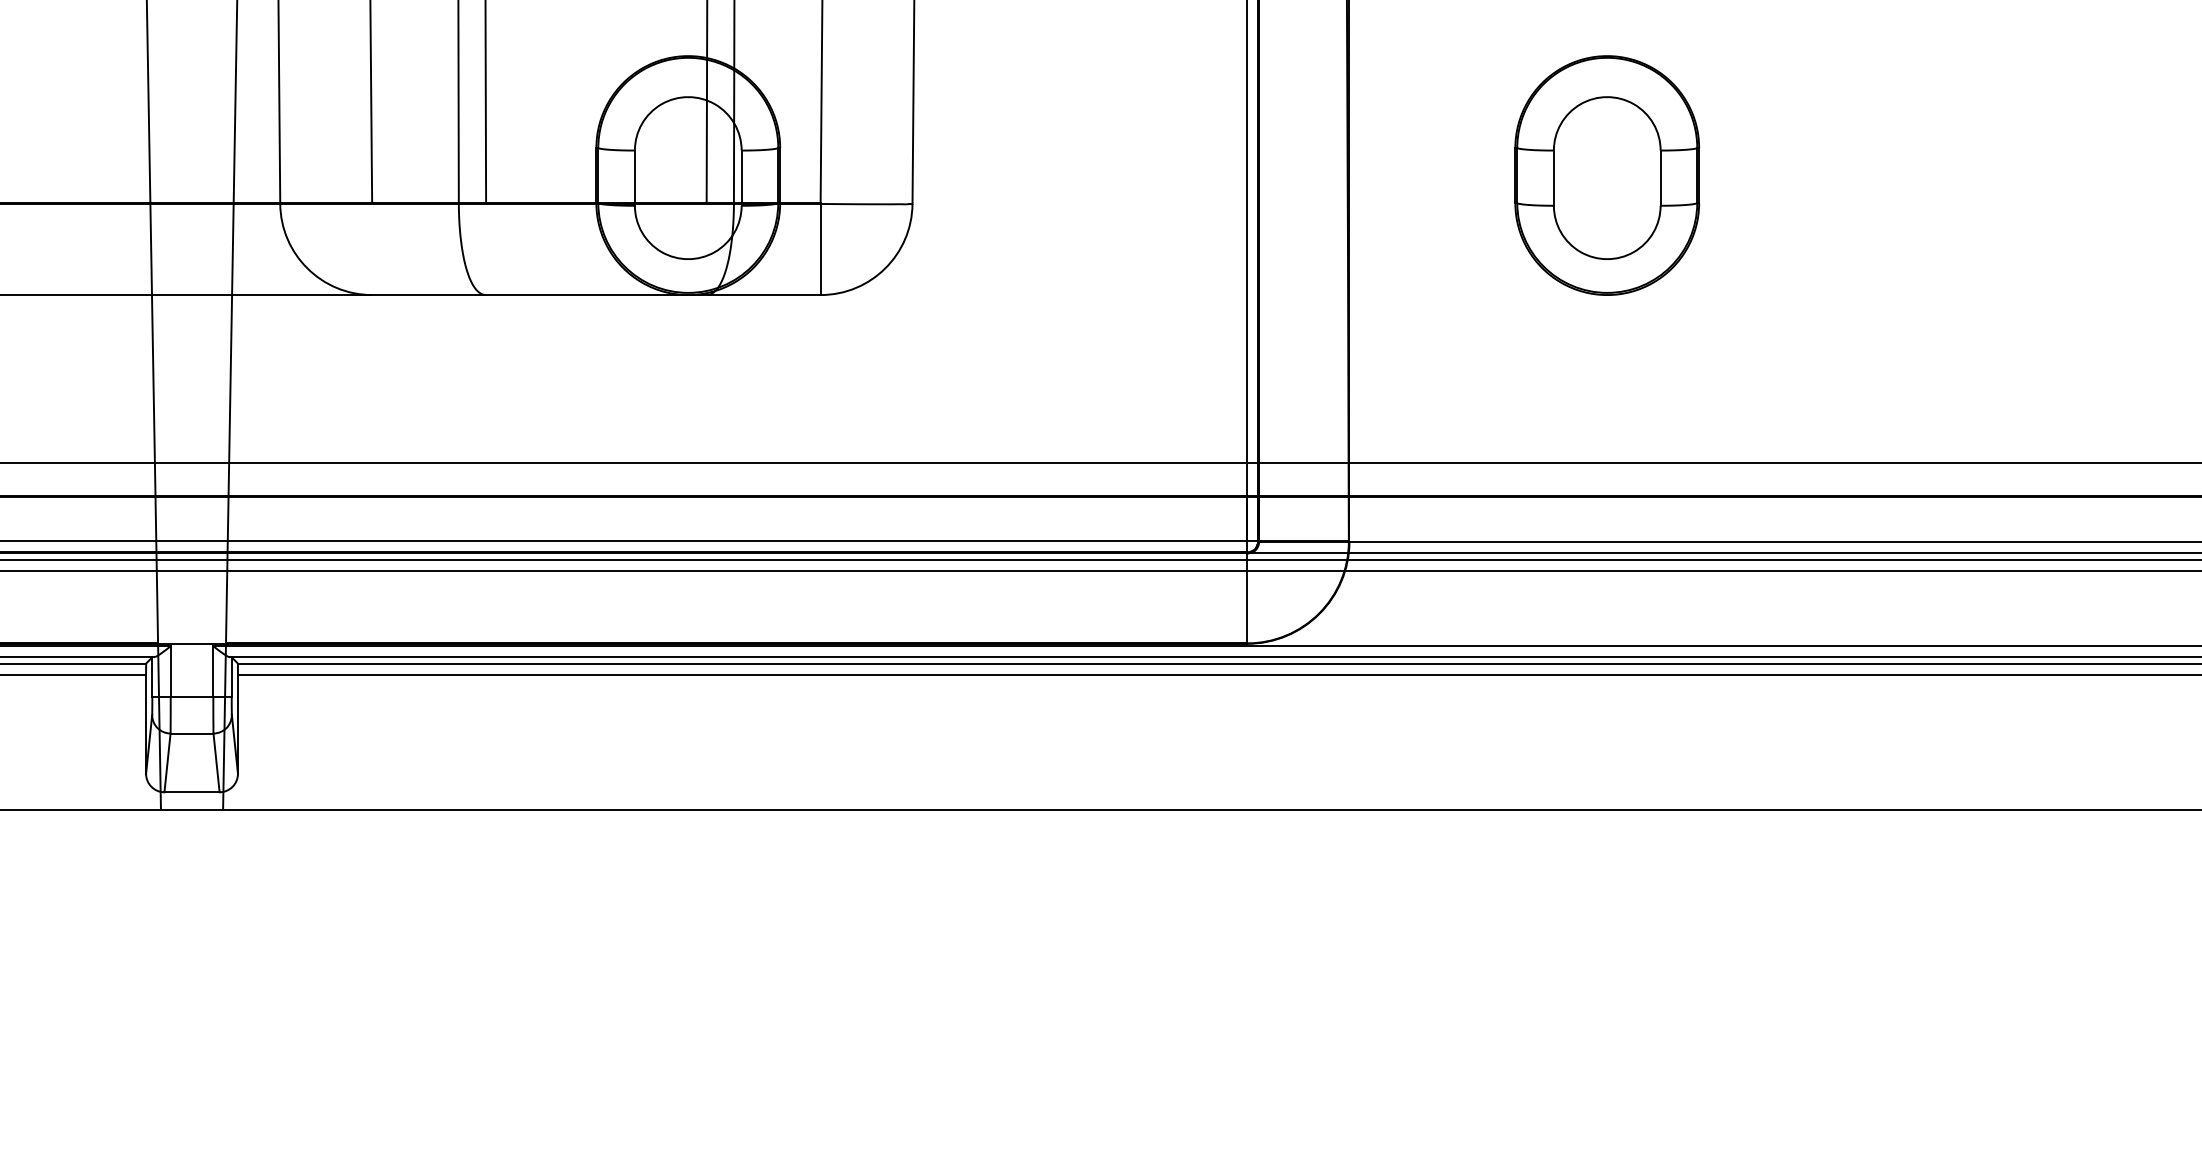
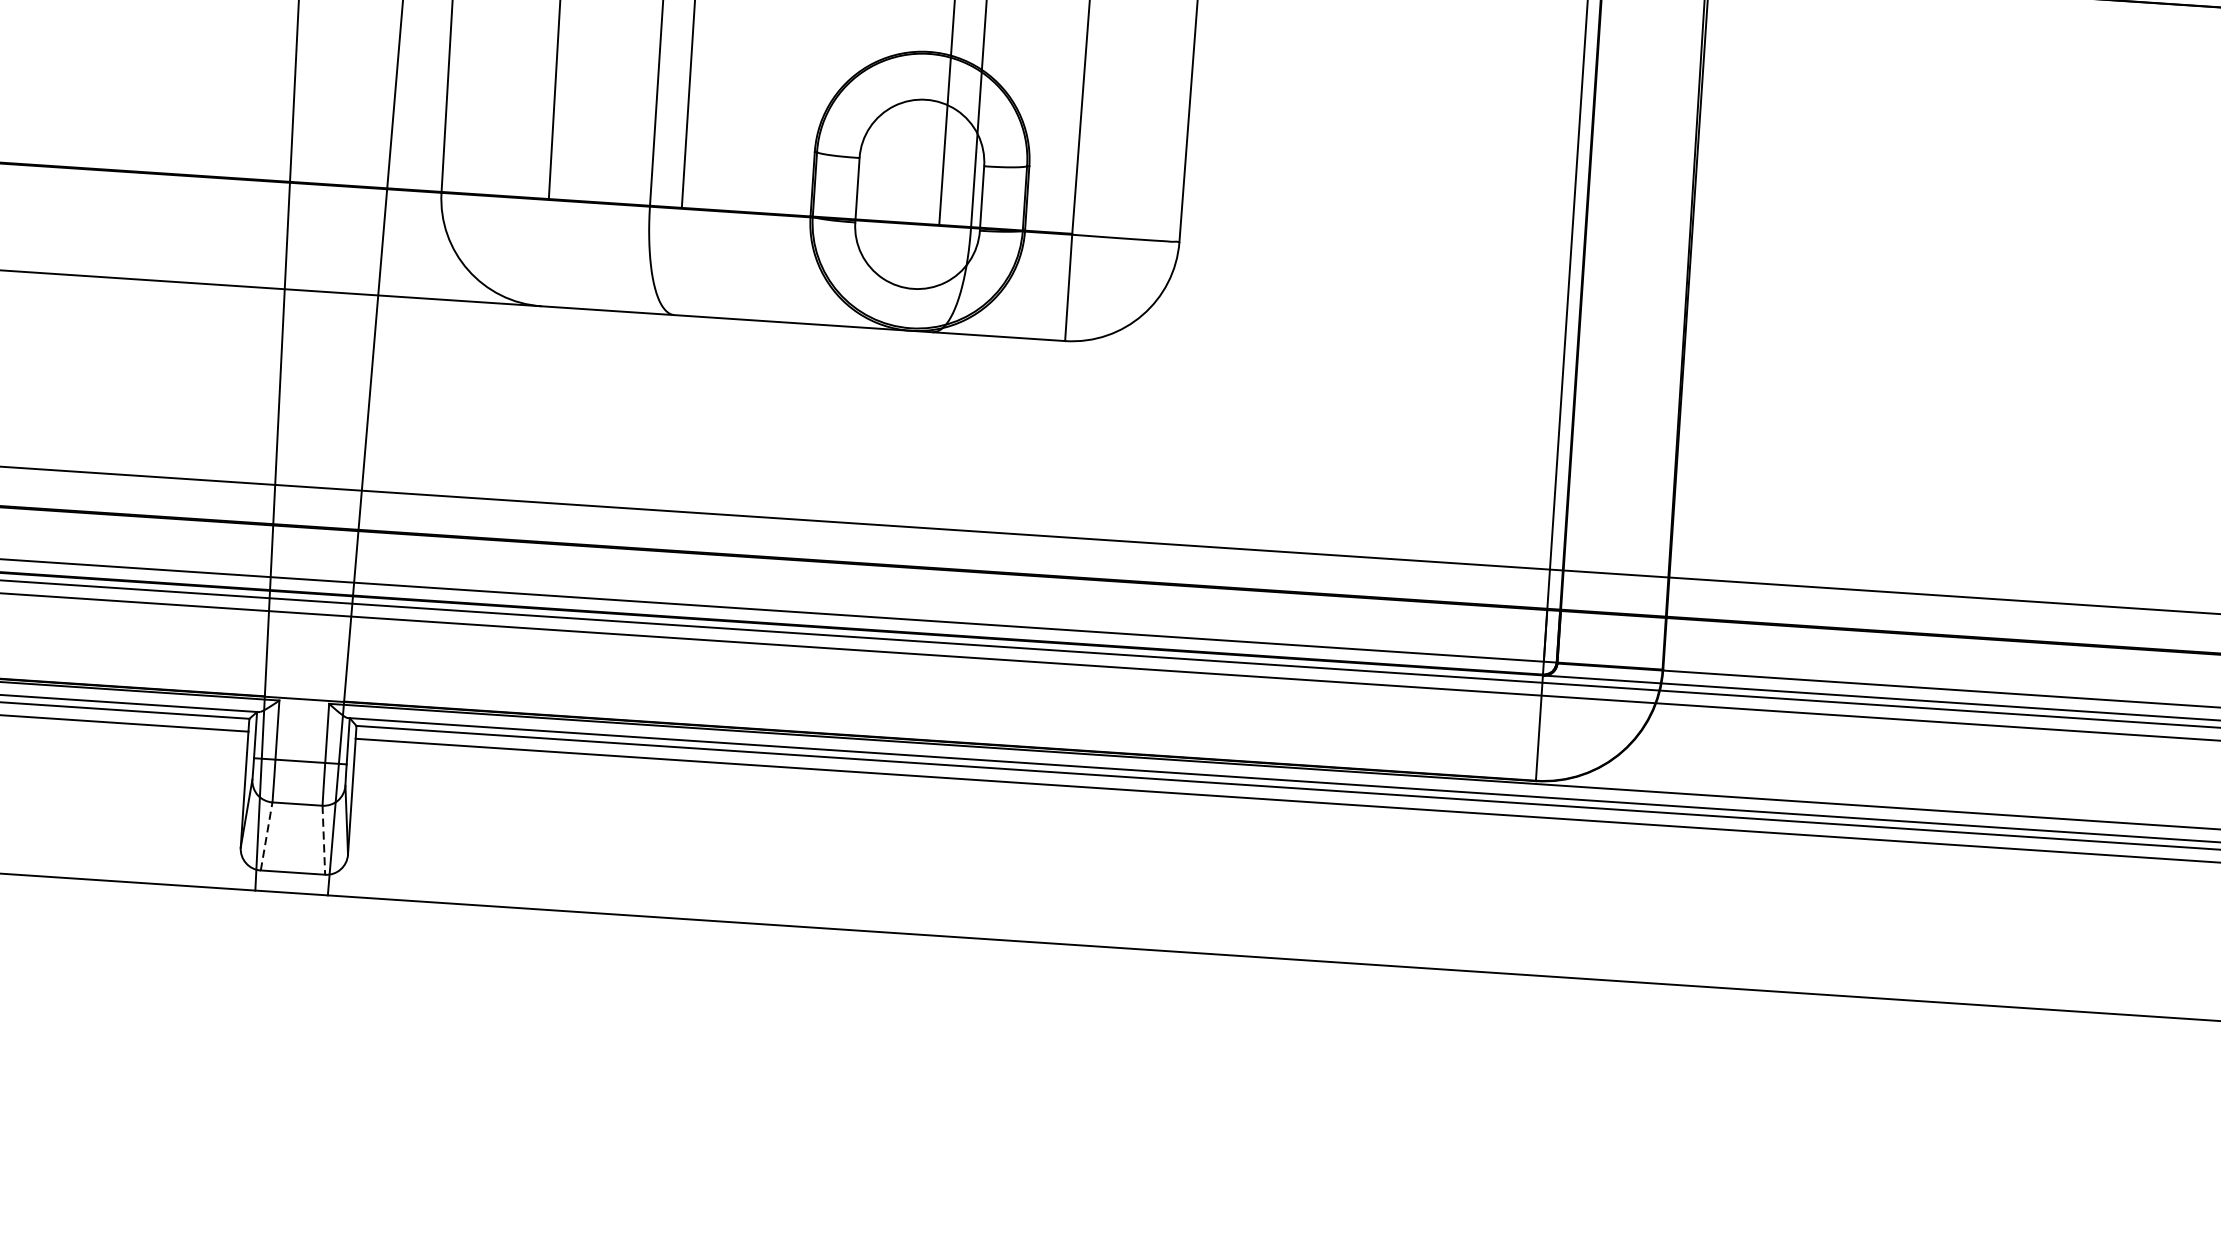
part: (1607, 175) -> (1992, 262), removed
line: (167, 762) -> (266, 835), solid -> dashed
line: (216, 762) -> (323, 839), solid -> dashed

